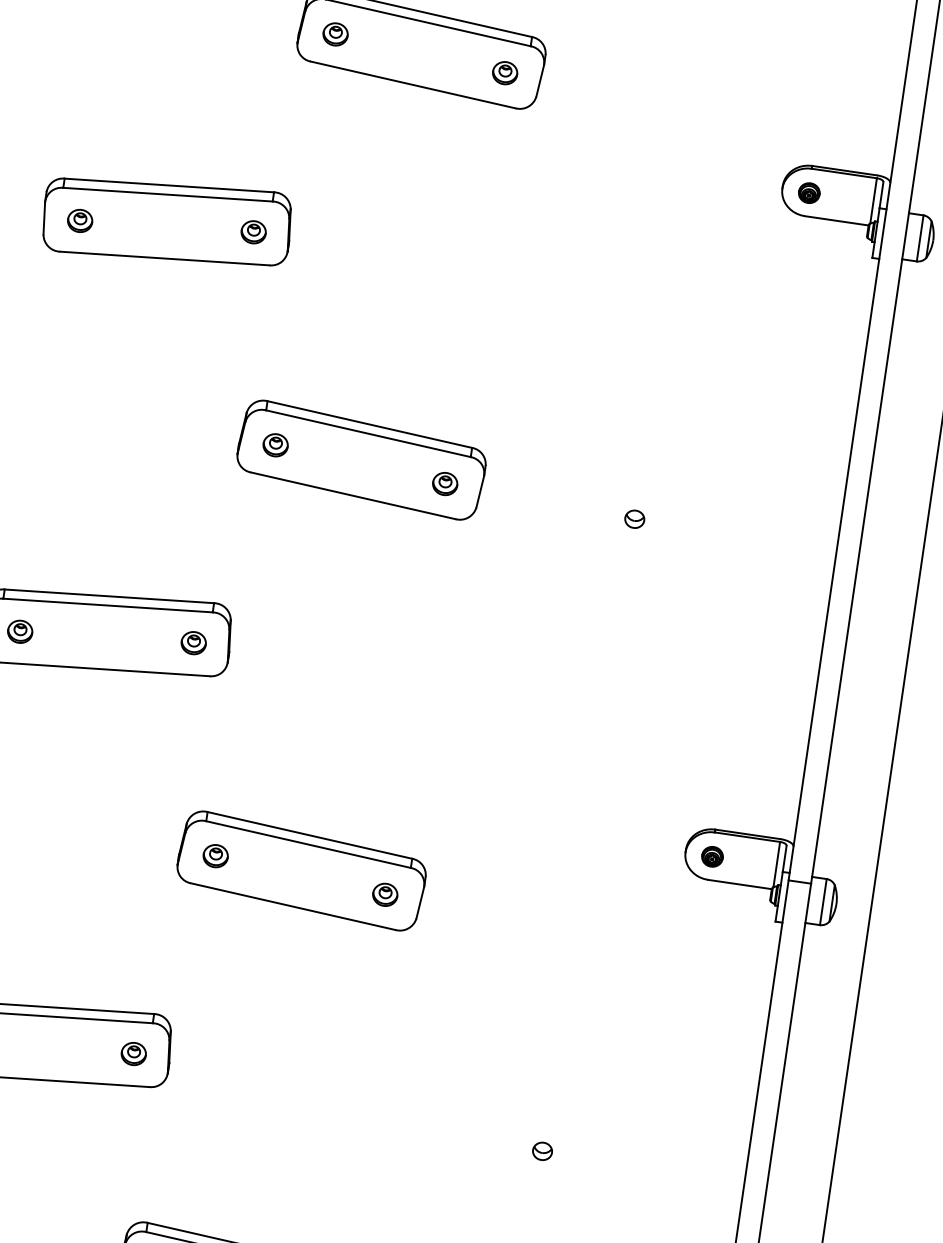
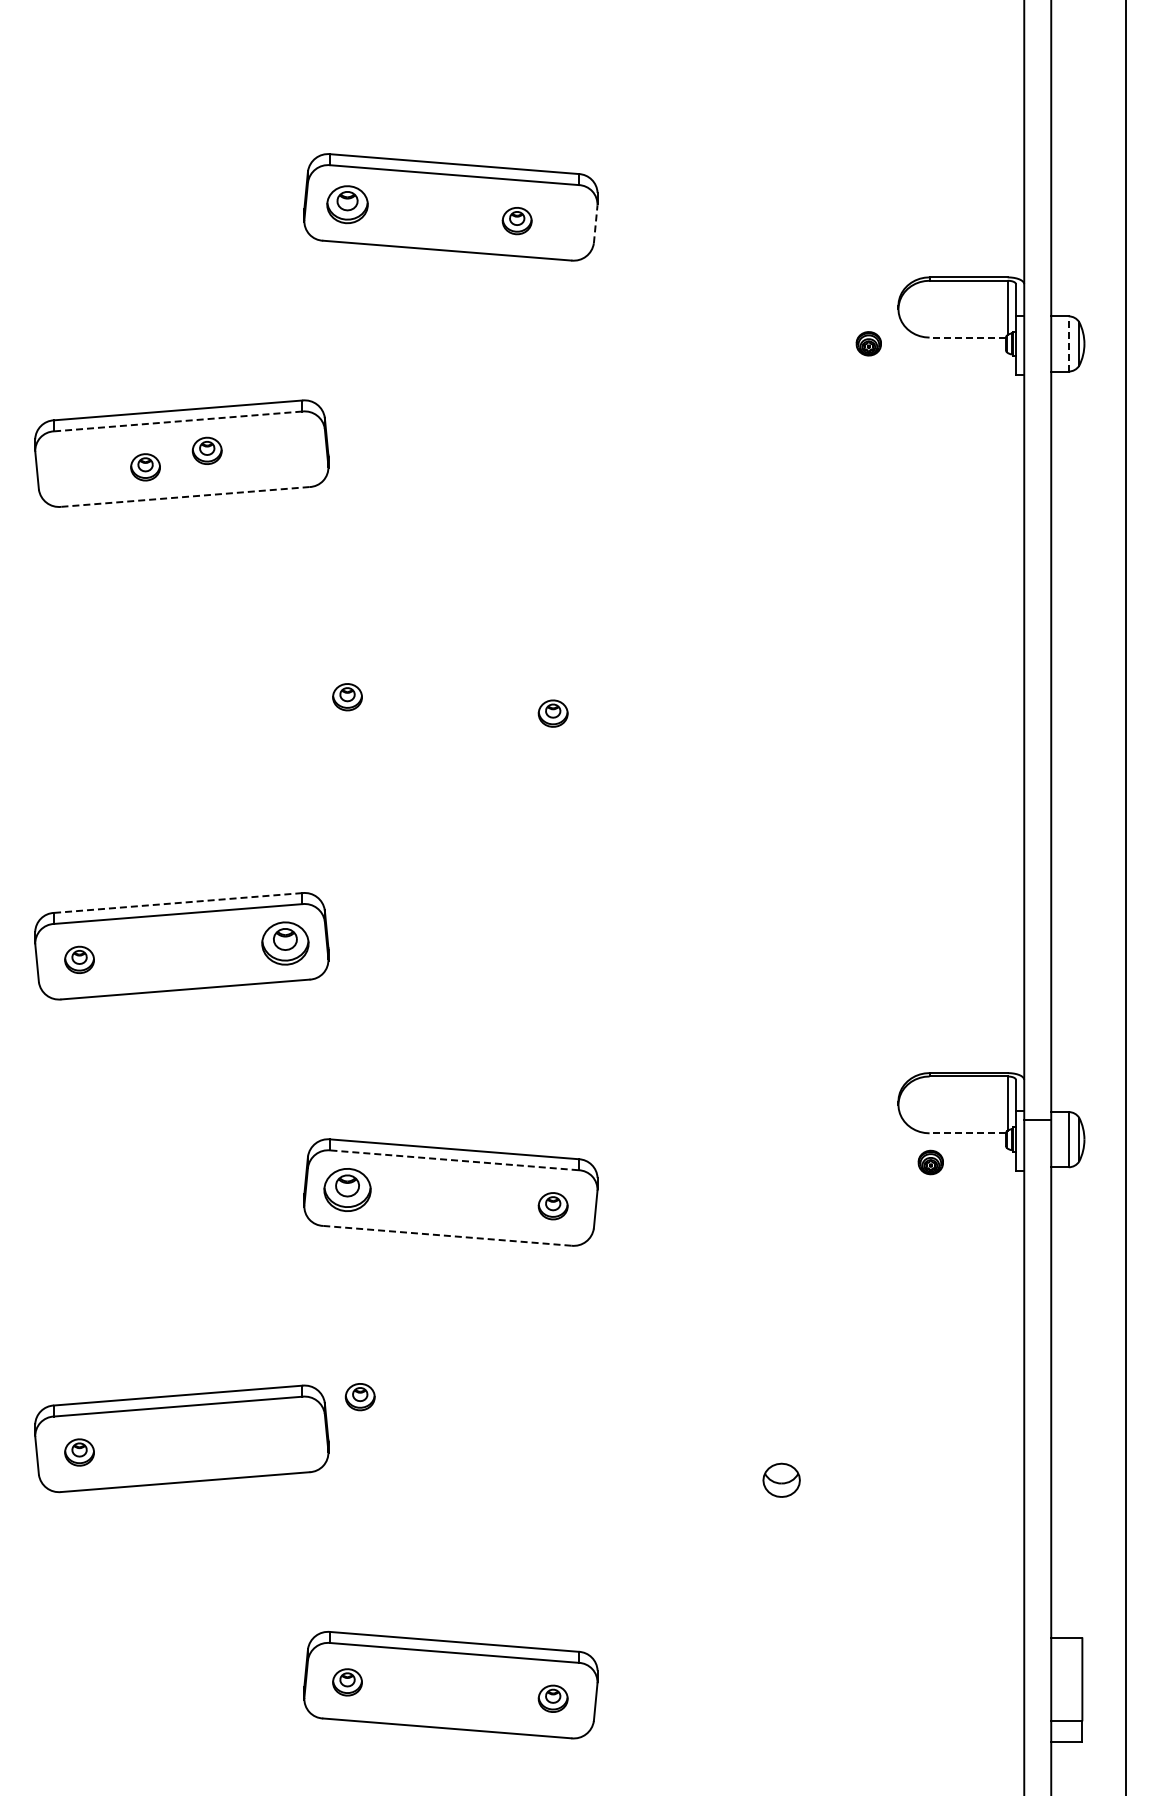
part: (335, 34) -> (347, 204), size x1.4
part: (504, 73) -> (516, 221), moved
line: (539, 81) -> (595, 224), solid -> dashed
part: (809, 192) -> (868, 343), moved
line: (167, 194) -> (177, 421), solid -> dashed
line: (836, 220) -> (967, 337), solid -> dashed
part: (80, 221) -> (145, 467), moved
part: (253, 231) -> (206, 450), moved
line: (920, 237) -> (1068, 343), solid -> dashed
line: (164, 258) -> (185, 496), solid -> dashed
part: (361, 459) -> (450, 699), removed
part: (634, 519) -> (781, 722), removed
line: (108, 596) -> (177, 903), solid -> dashed
part: (193, 643) -> (284, 943), size x1.6
line: (308, 844) -> (454, 1160), solid -> dashed
part: (215, 855) -> (347, 1189), size x1.6
part: (712, 856) -> (930, 1162), moved
line: (739, 884) -> (967, 1133), solid -> dashed
line: (293, 906) -> (447, 1235), solid -> dashed
part: (133, 1054) -> (359, 1397), moved
part: (542, 1151) -> (781, 1480), size x1.6

